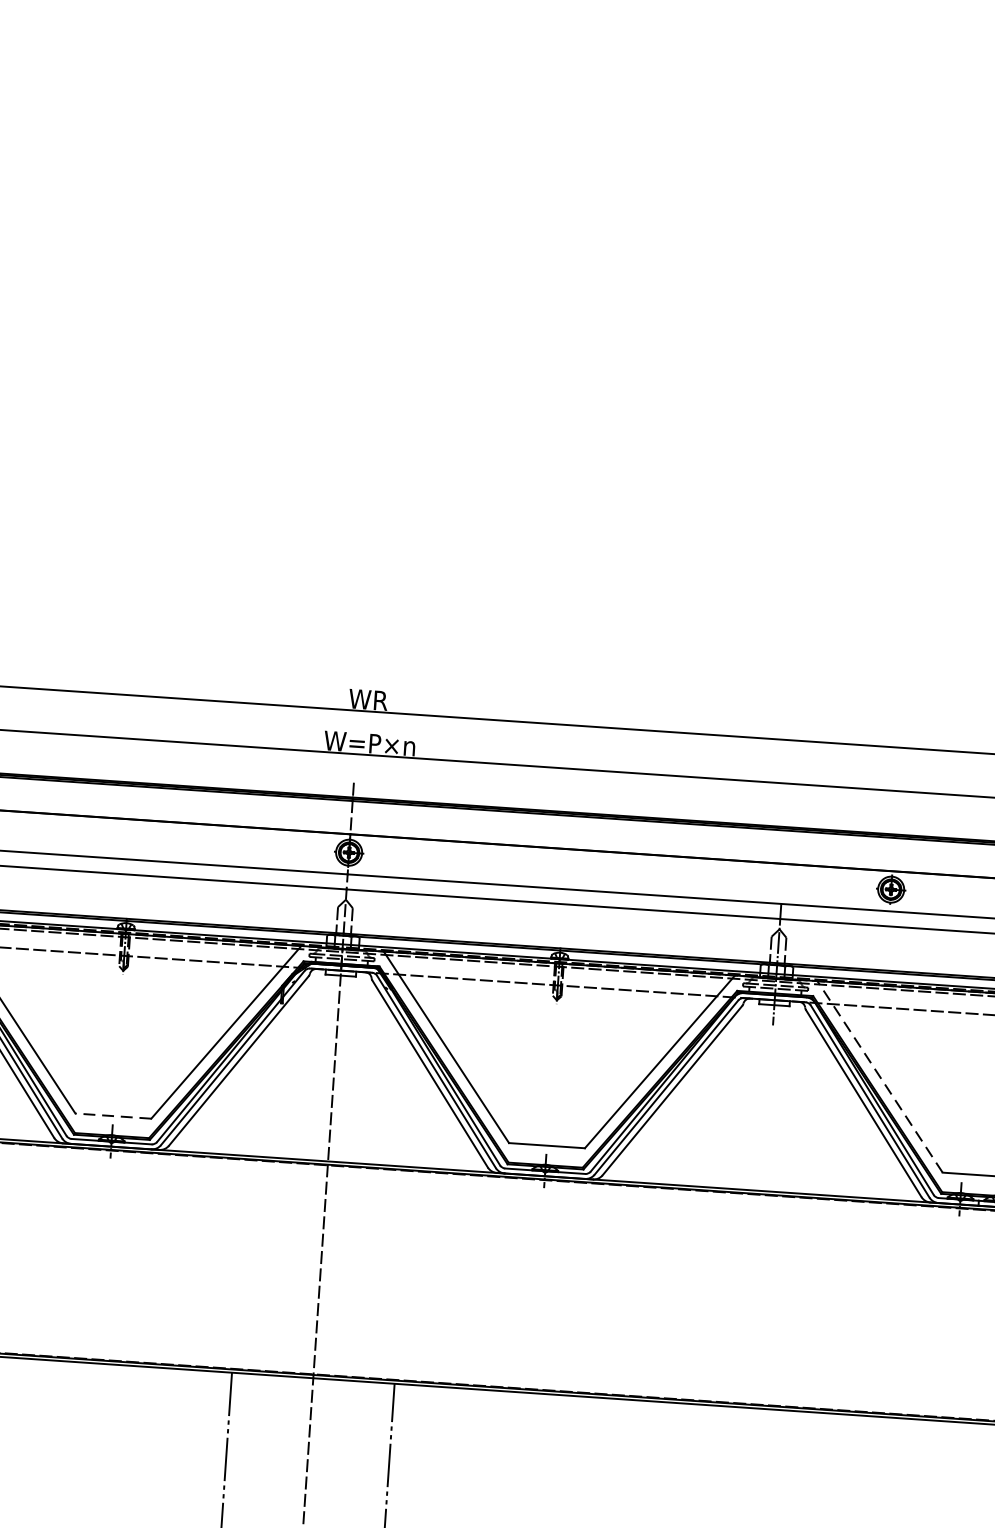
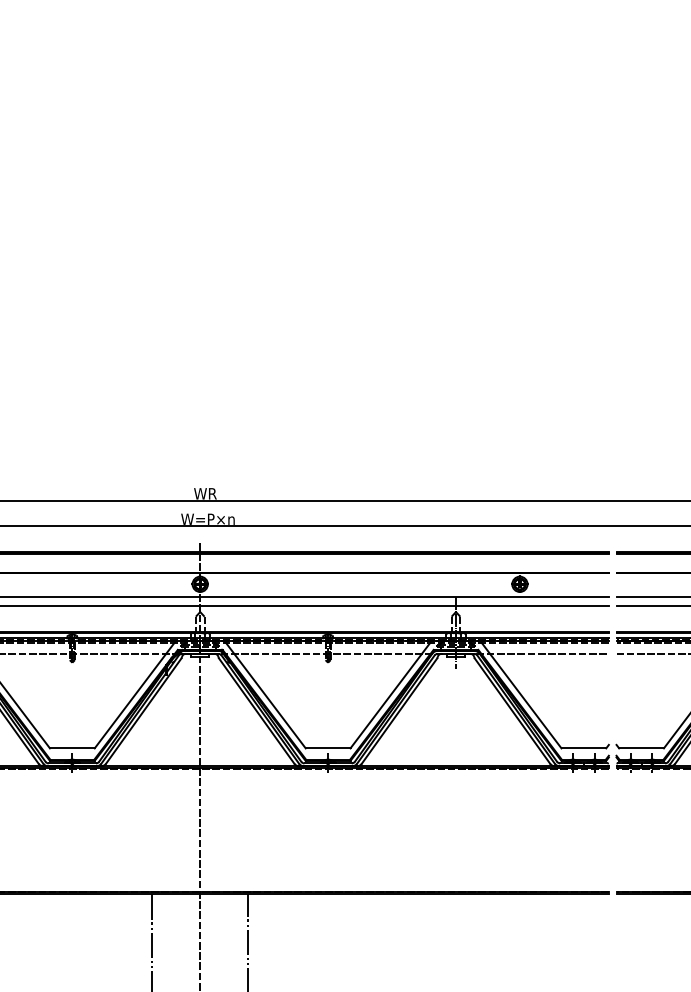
line: (879, 1076) -> (520, 694), dashed -> solid
line: (111, 1116) -> (71, 748), dashed -> solid

